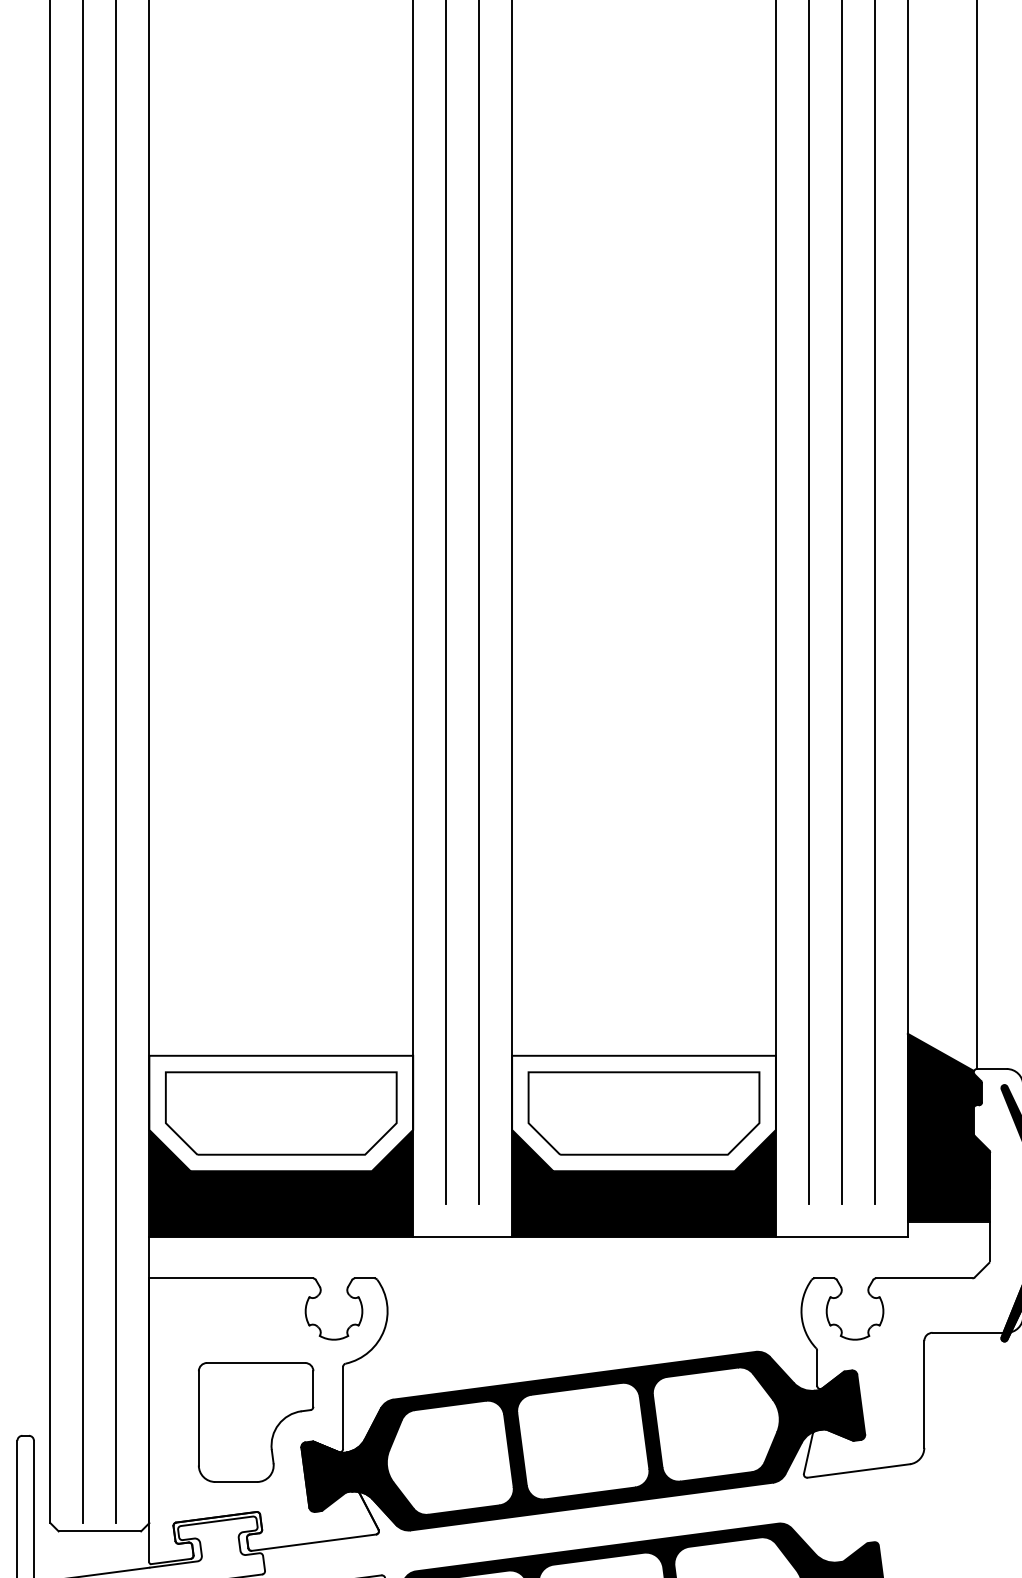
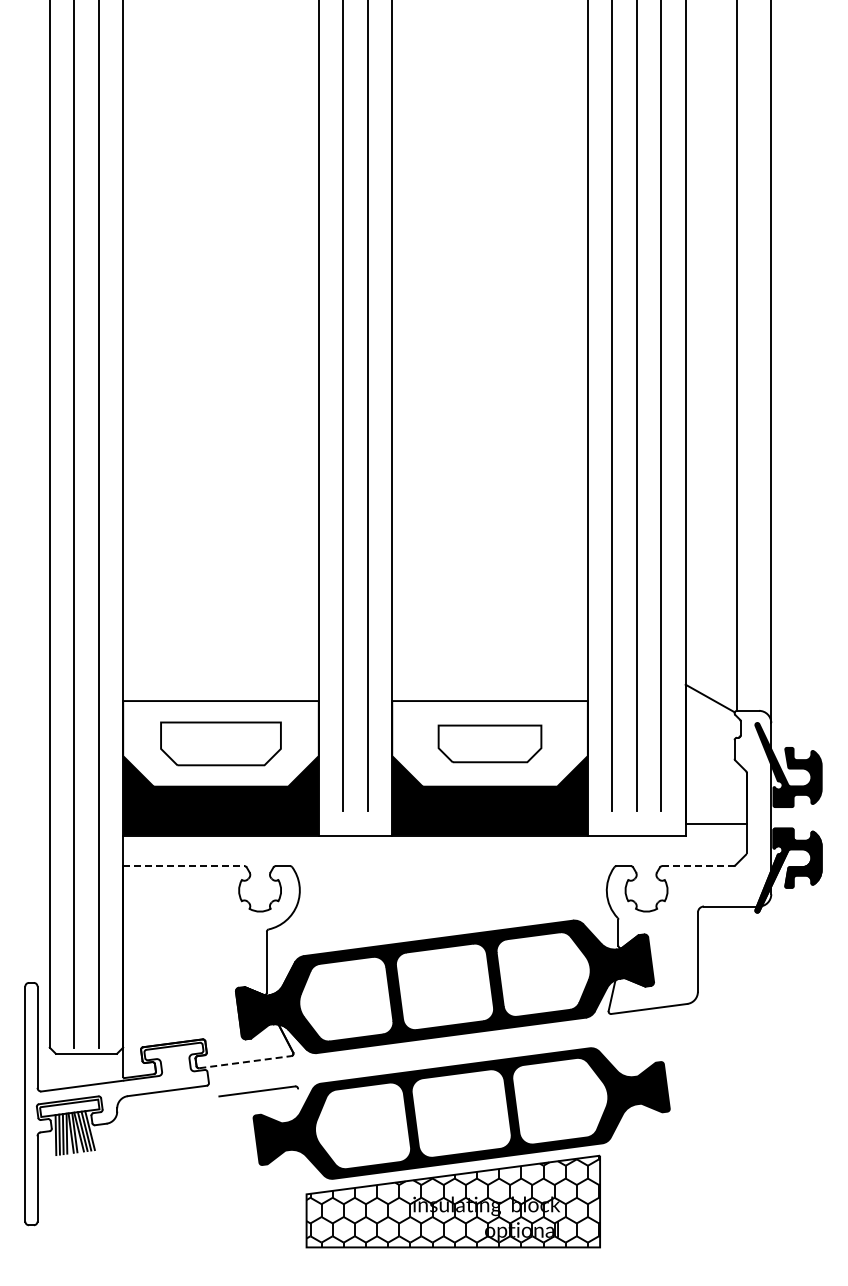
part: (280, 1113) -> (220, 743), size x0.7
part: (643, 1113) -> (489, 743), size x0.6
fill: (948, 1126) -> (715, 753), removed
line: (230, 1278) -> (183, 866), solid -> dashed
line: (923, 1278) -> (697, 866), solid -> dashed
part: (256, 1421) -> (202, 972), removed
line: (314, 1543) -> (245, 1062), solid -> dashed

